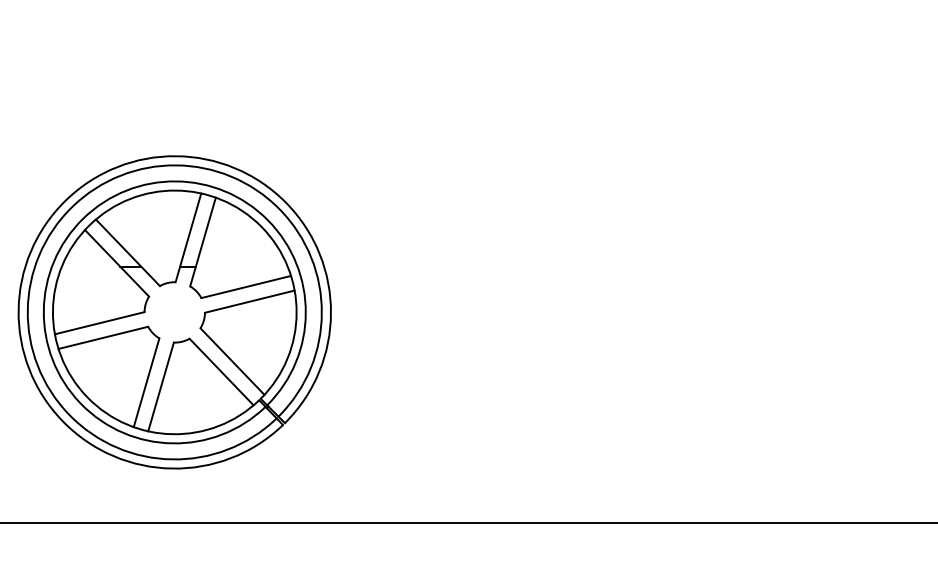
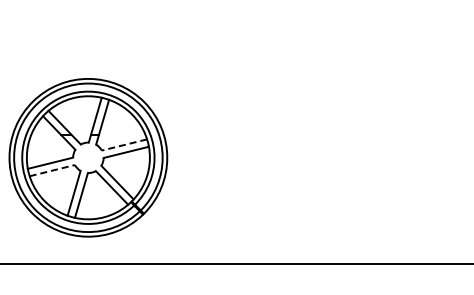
line: (244, 288) -> (123, 145), solid -> dashed
line: (103, 337) -> (52, 170), solid -> dashed

